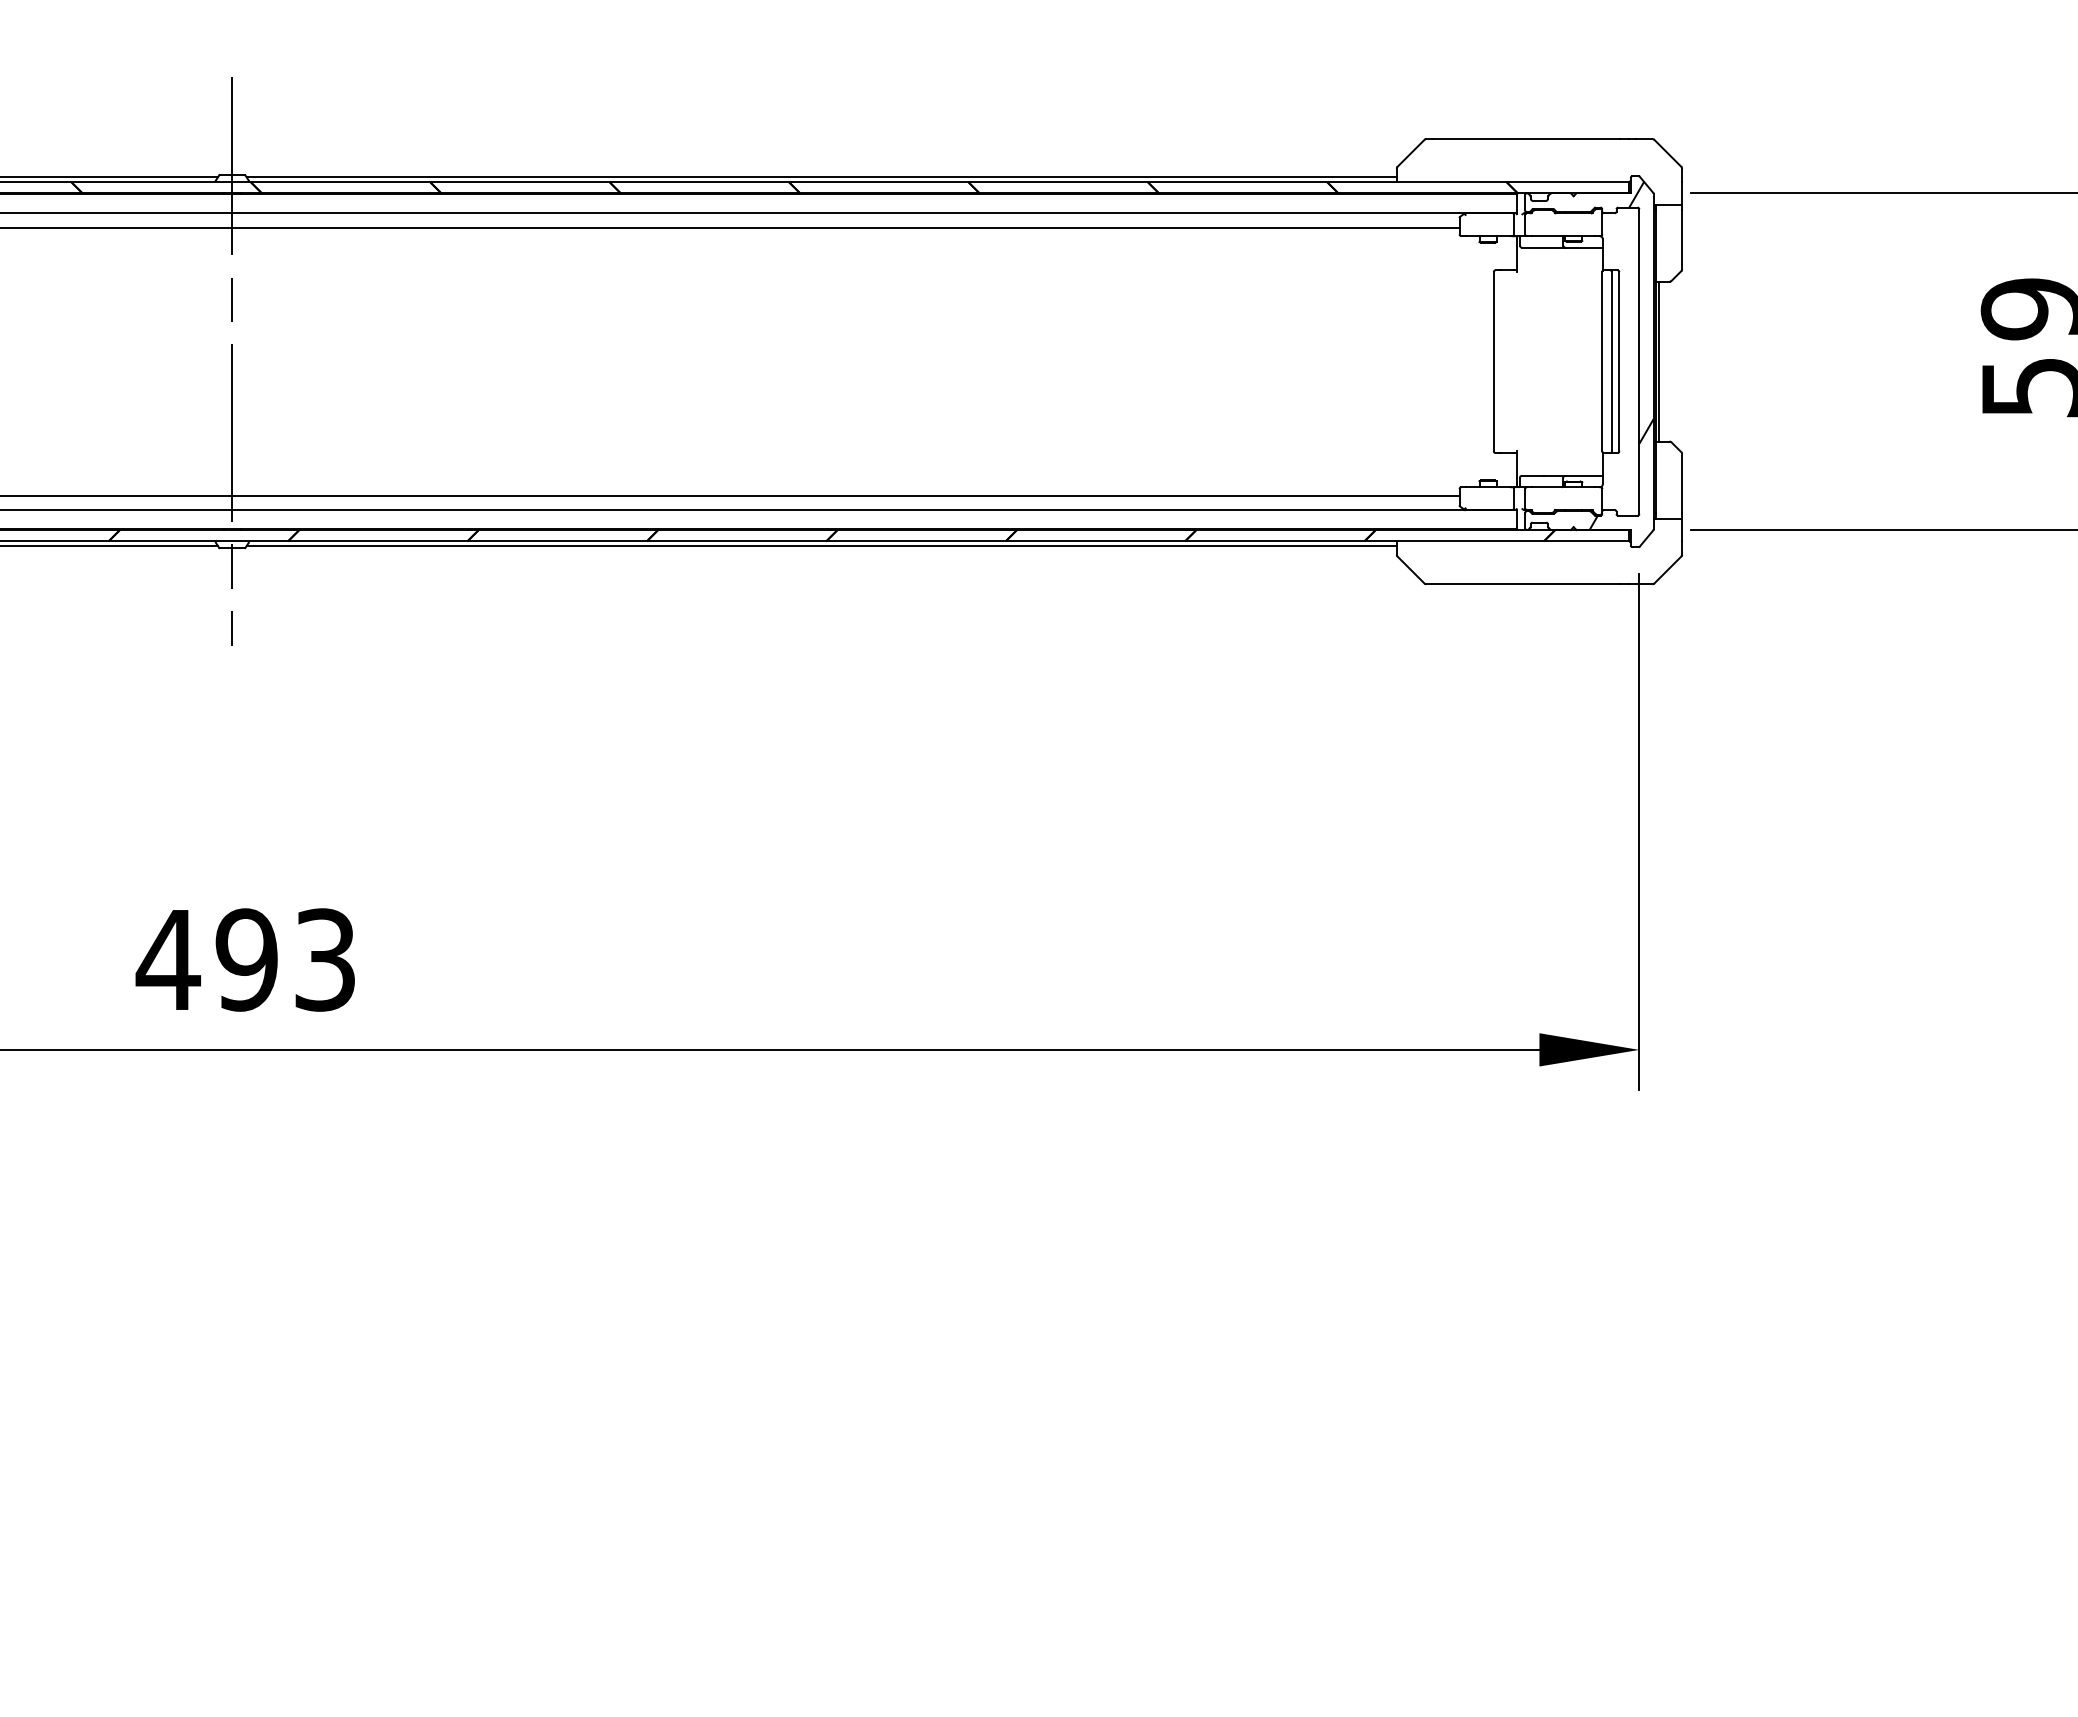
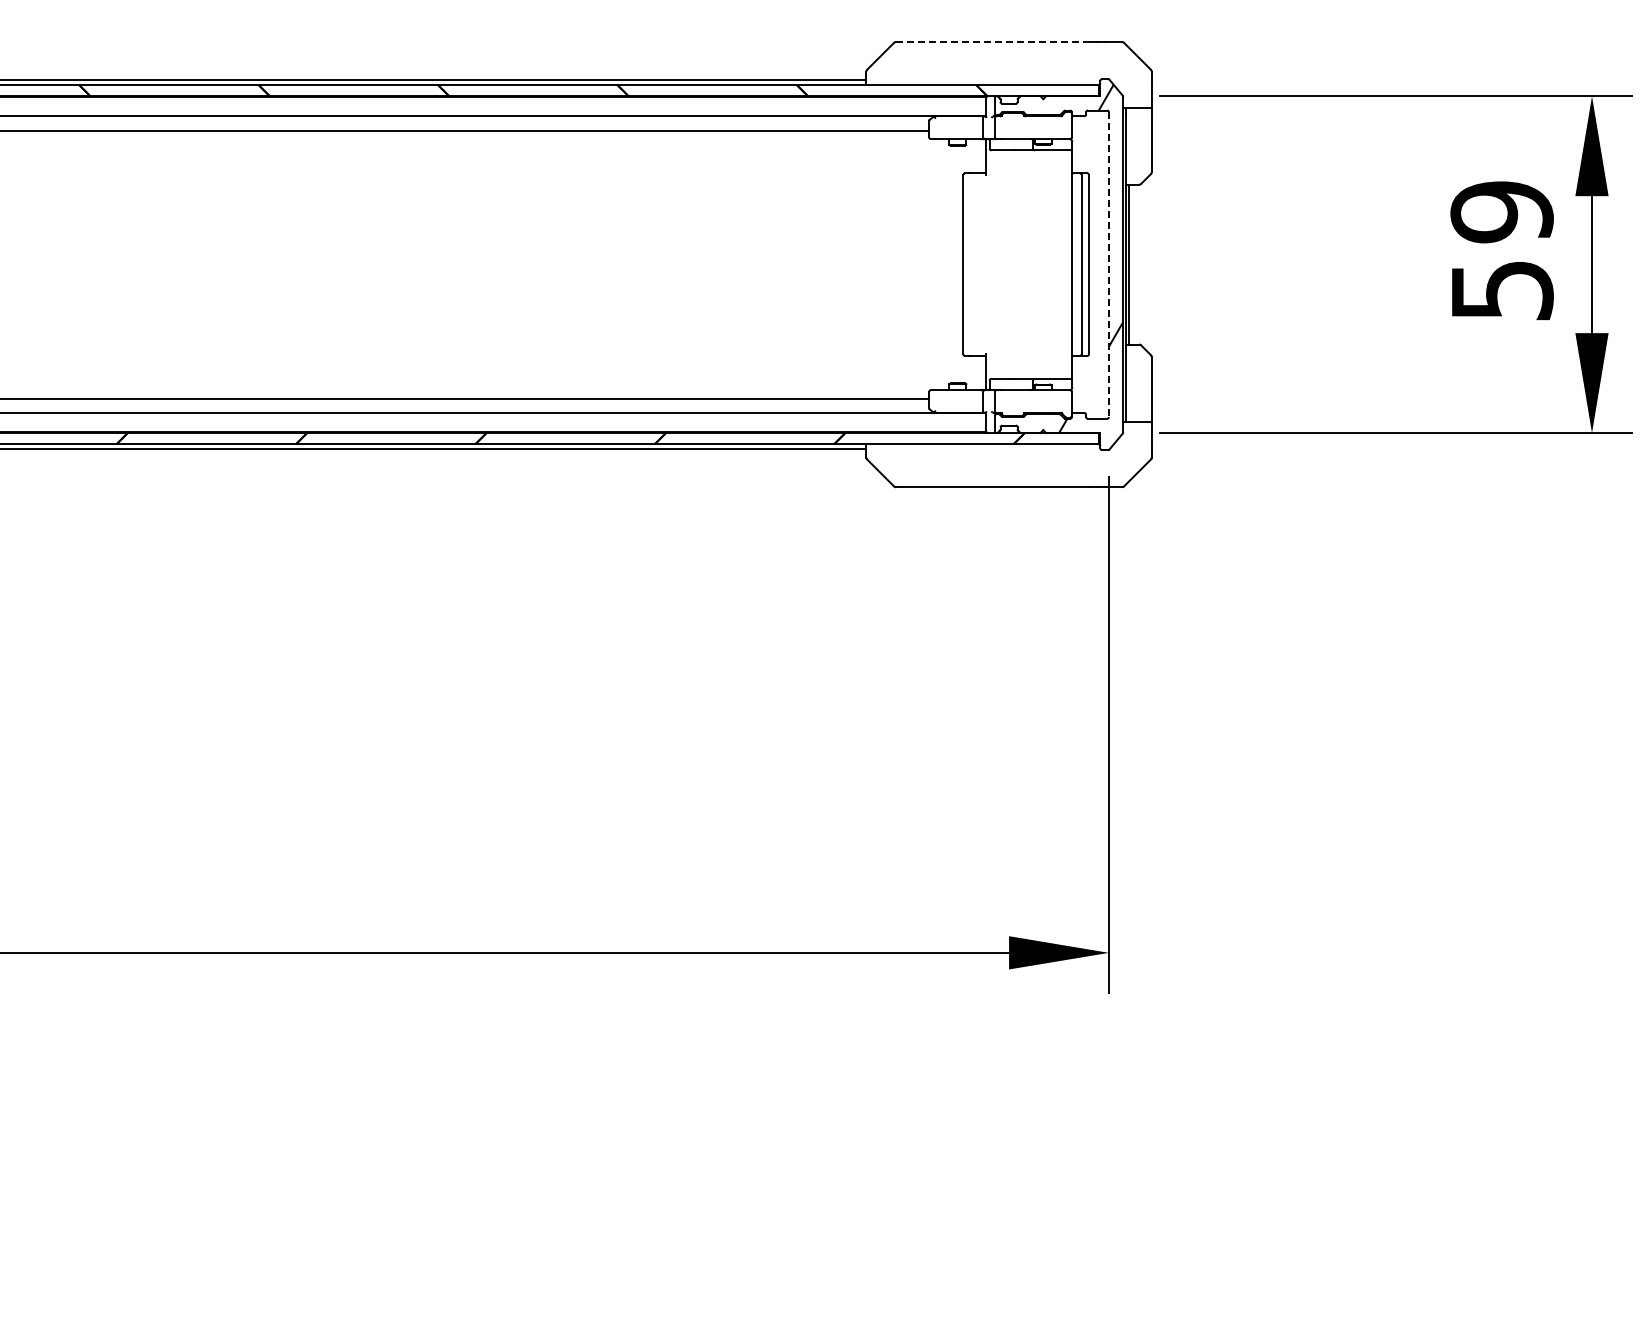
line: (1525, 139) -> (995, 42), solid -> dashed
line: (1639, 362) -> (1109, 265), solid -> dashed

